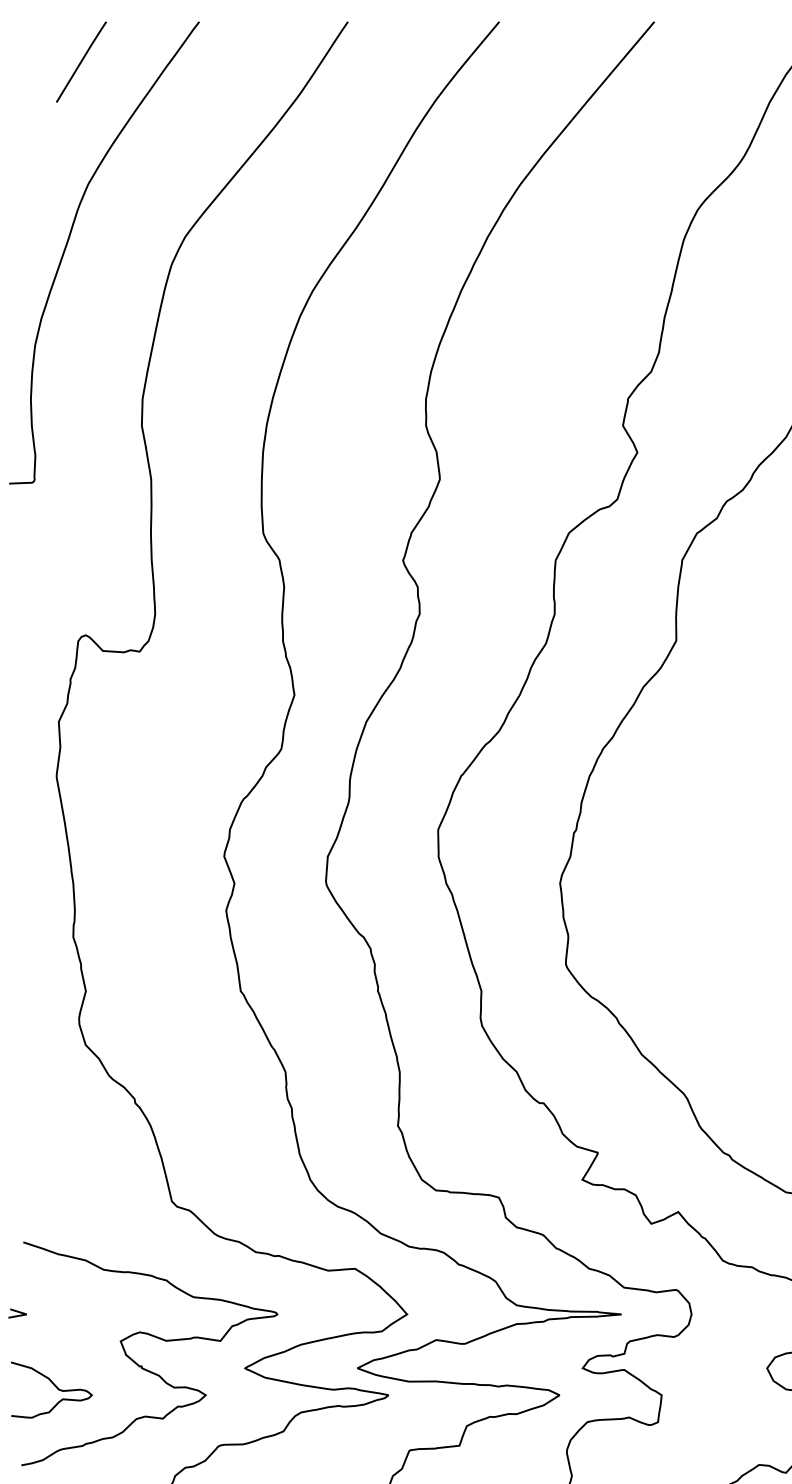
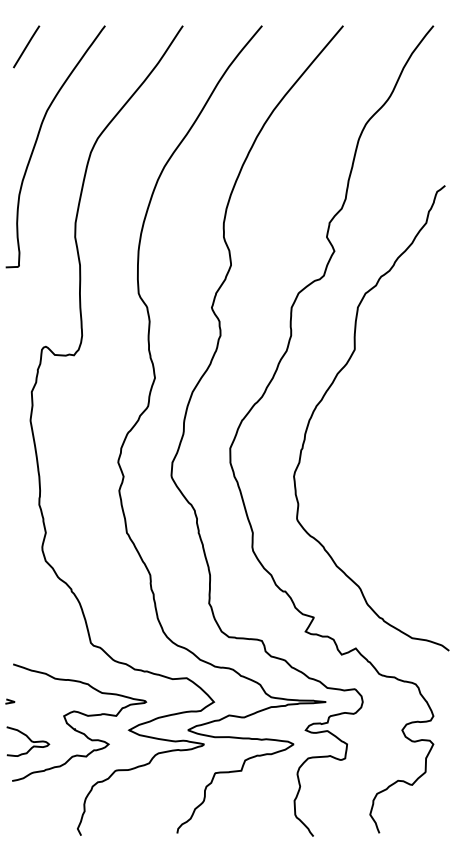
line: (81, 61) -> (26, 46), moved

